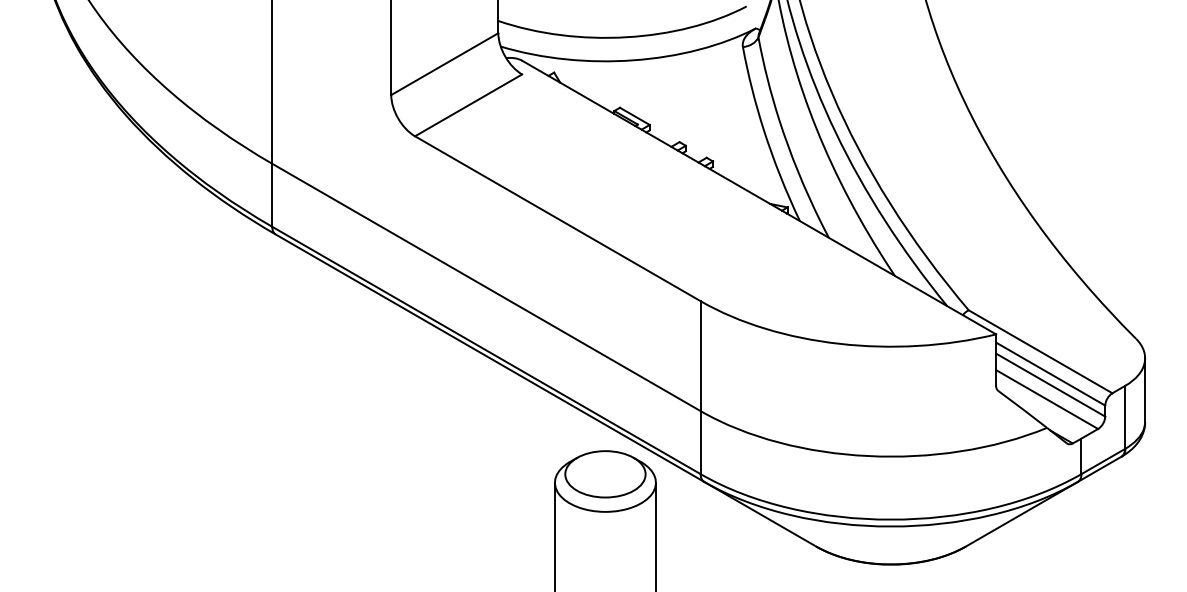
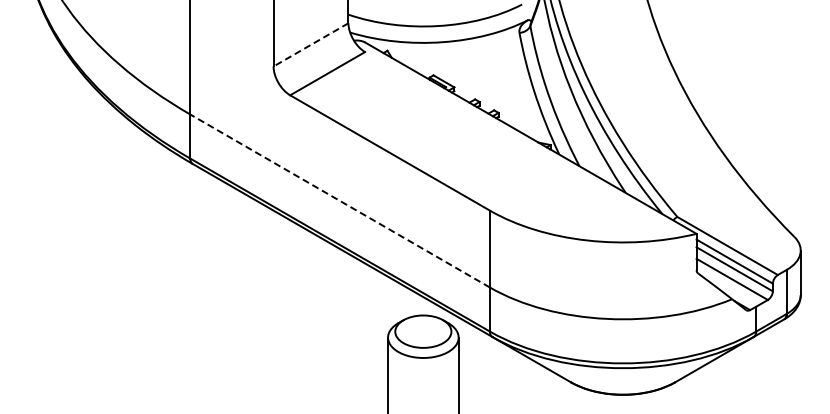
line: (444, 65) -> (310, 45), solid -> dashed
line: (486, 288) -> (340, 201), solid -> dashed

